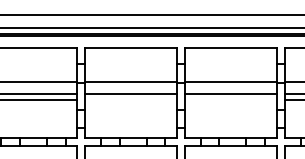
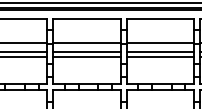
line: (130, 100) -> (86, 56), added
line: (230, 100) -> (159, 56), added

